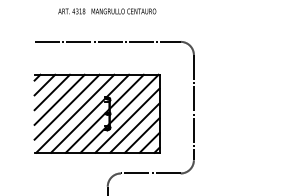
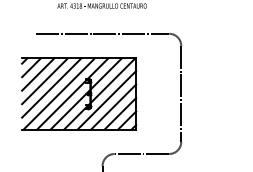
part: (96, 113) -> (78, 93), moved

